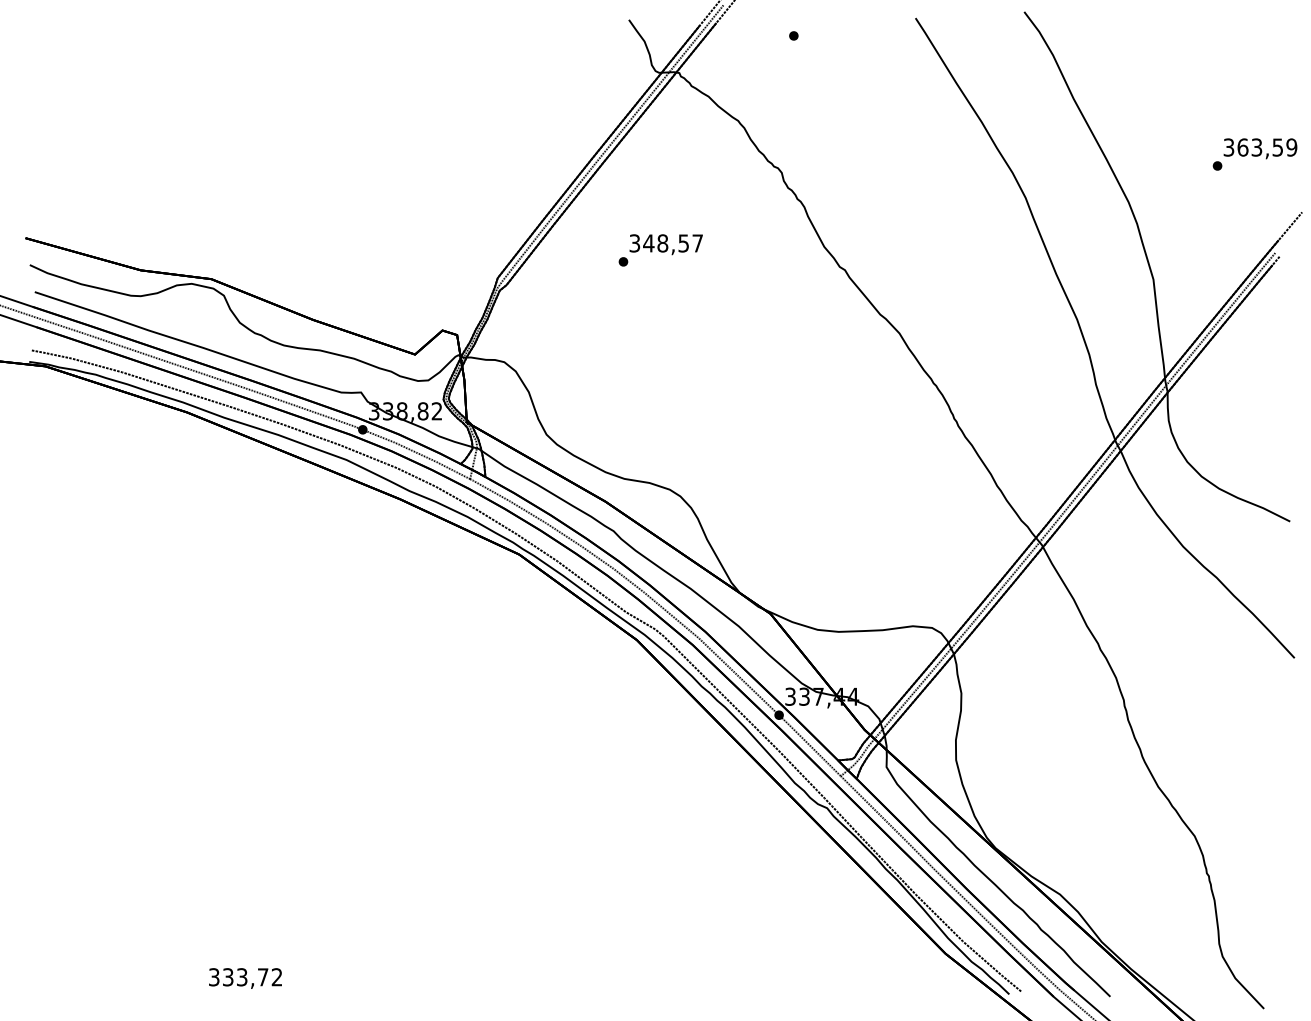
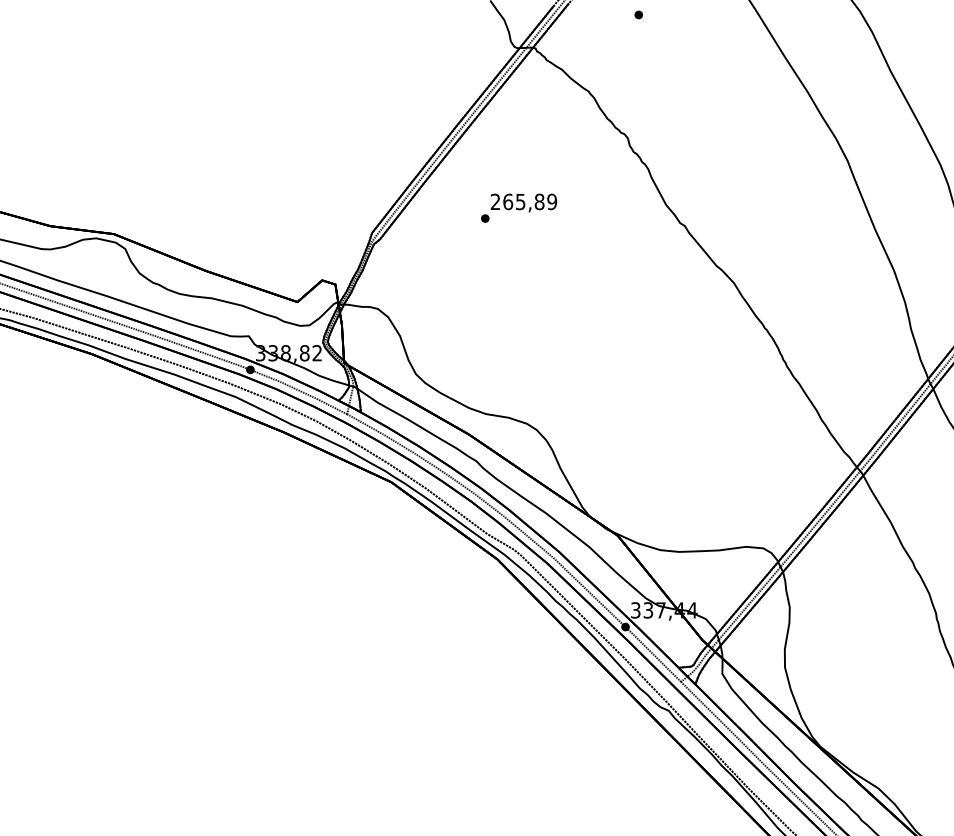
text: (666, 243) -> (524, 202), 348,57 -> 265,89

